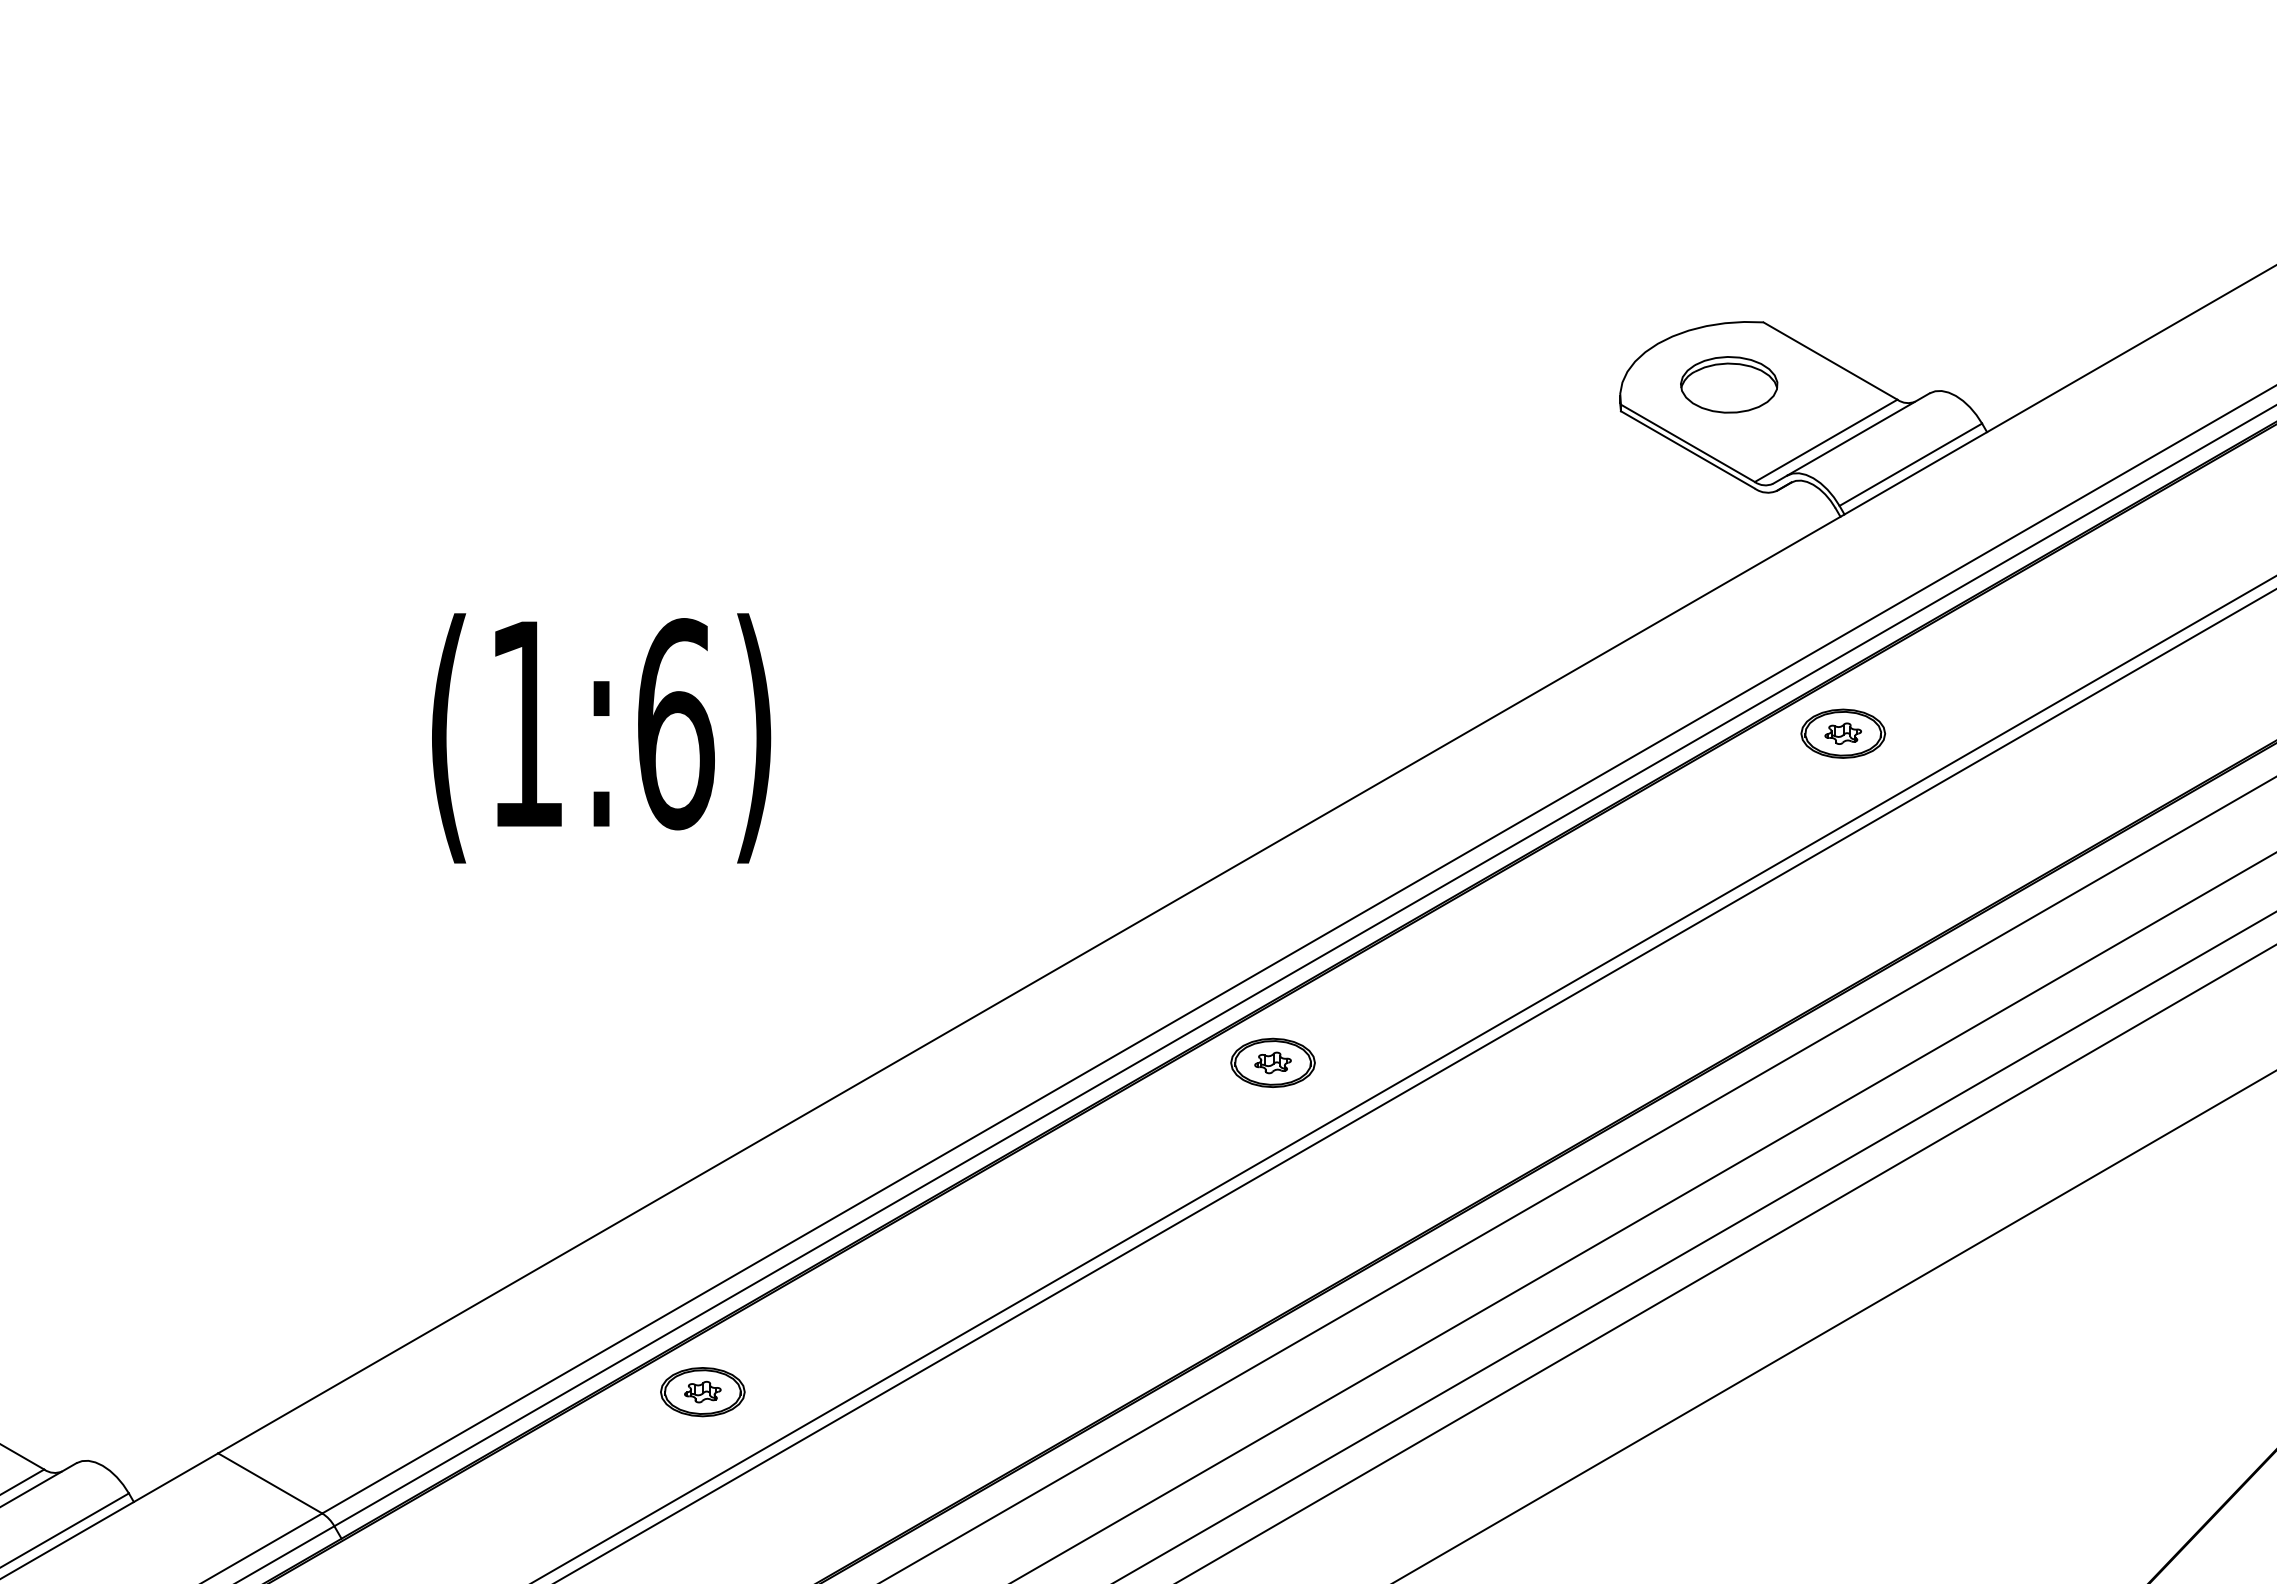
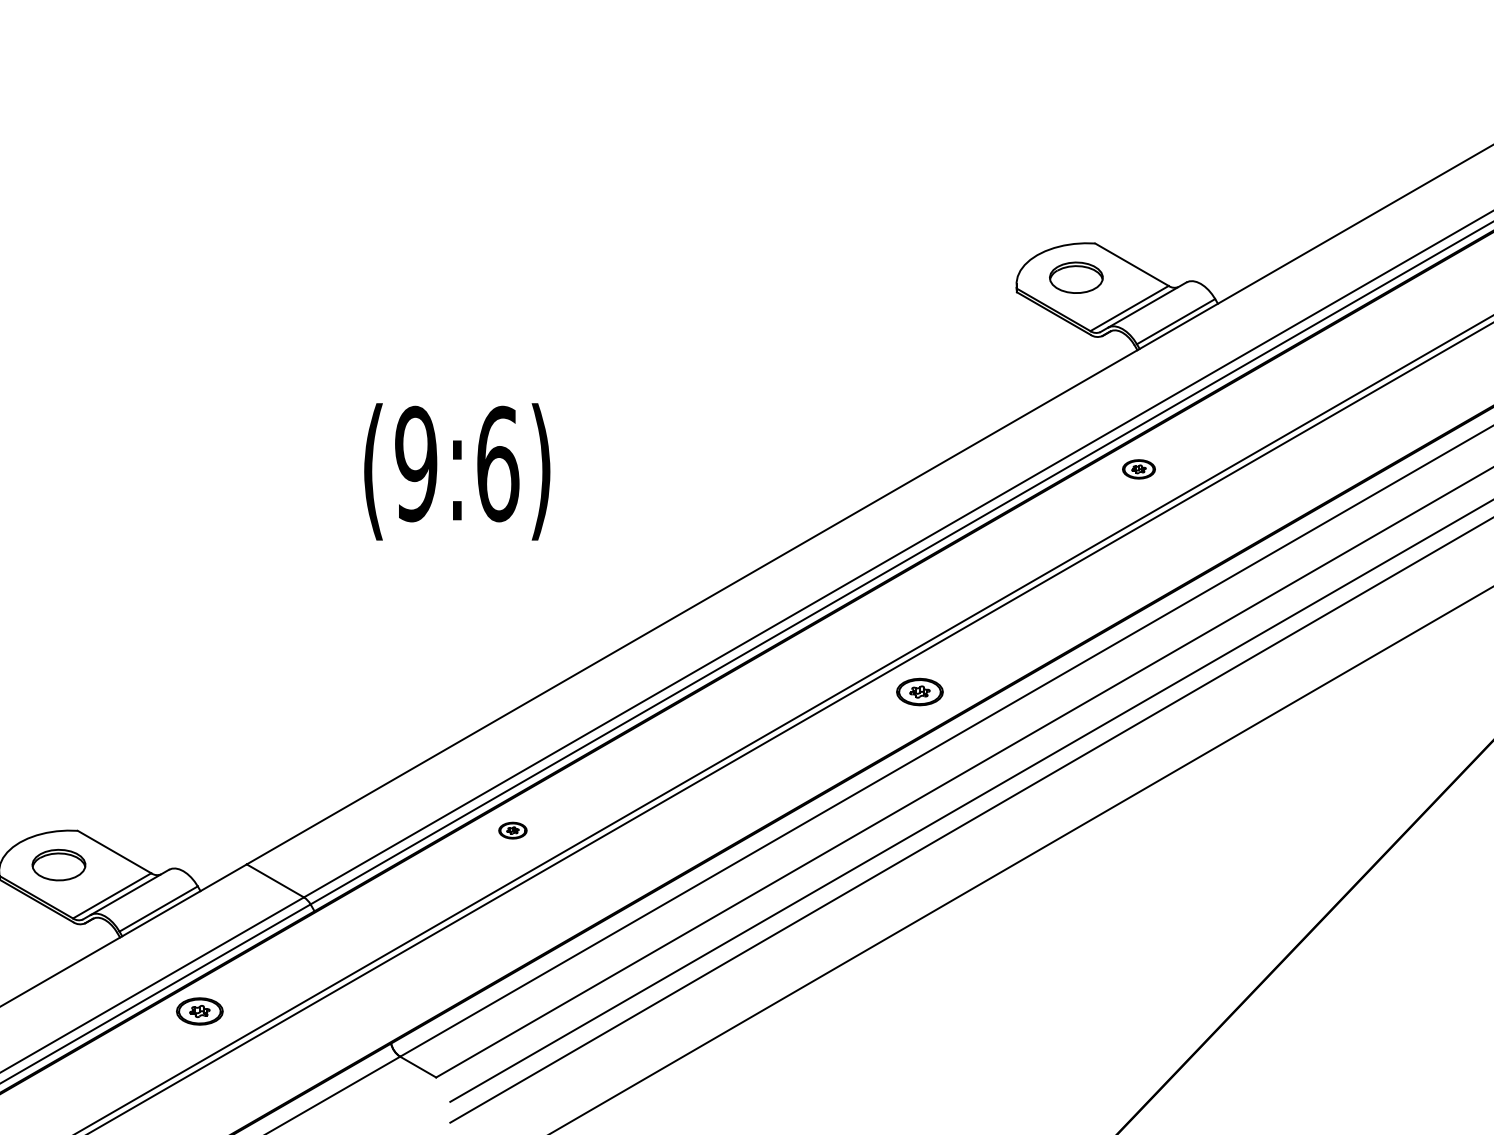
text: (527, 723) -> (416, 463), (1:6) -> (9:6)
part: (1842, 734) -> (1138, 469), size x0.7
part: (1272, 1061) -> (919, 691), moved
part: (702, 1391) -> (512, 830), size x0.6

